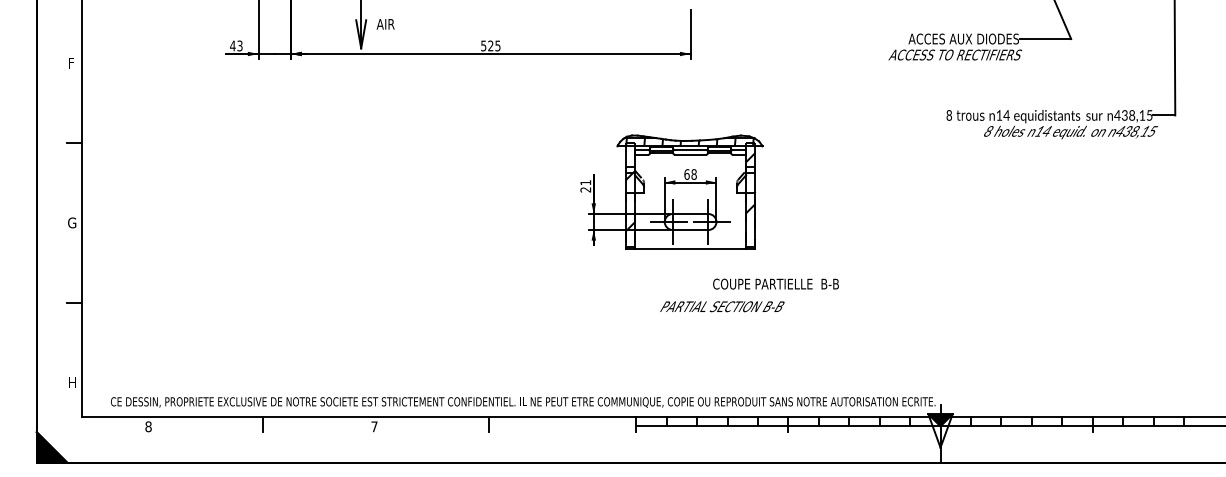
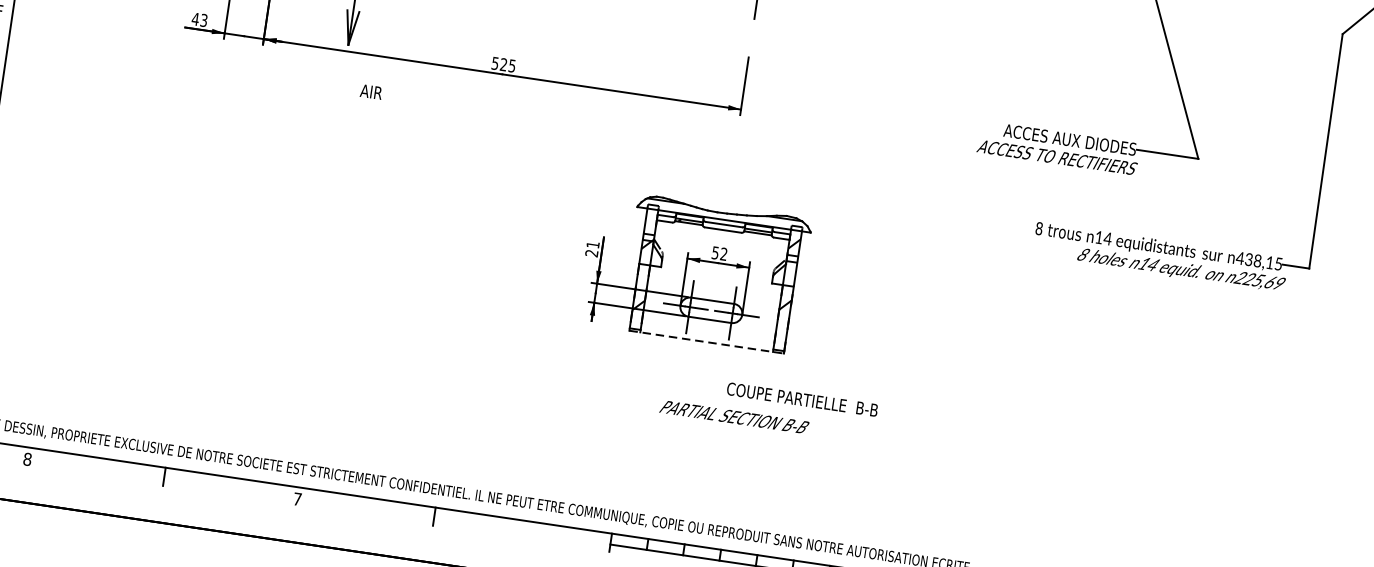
text: (385, 24) -> (371, 92), moved
text: (1136, 131) -> (1260, 280), 438,15 -> 225,69
hatch: (689, 142) -> (724, 215), removed
text: (690, 174) -> (719, 253), 68 -> 52
line: (690, 248) -> (706, 341), solid -> dashed

